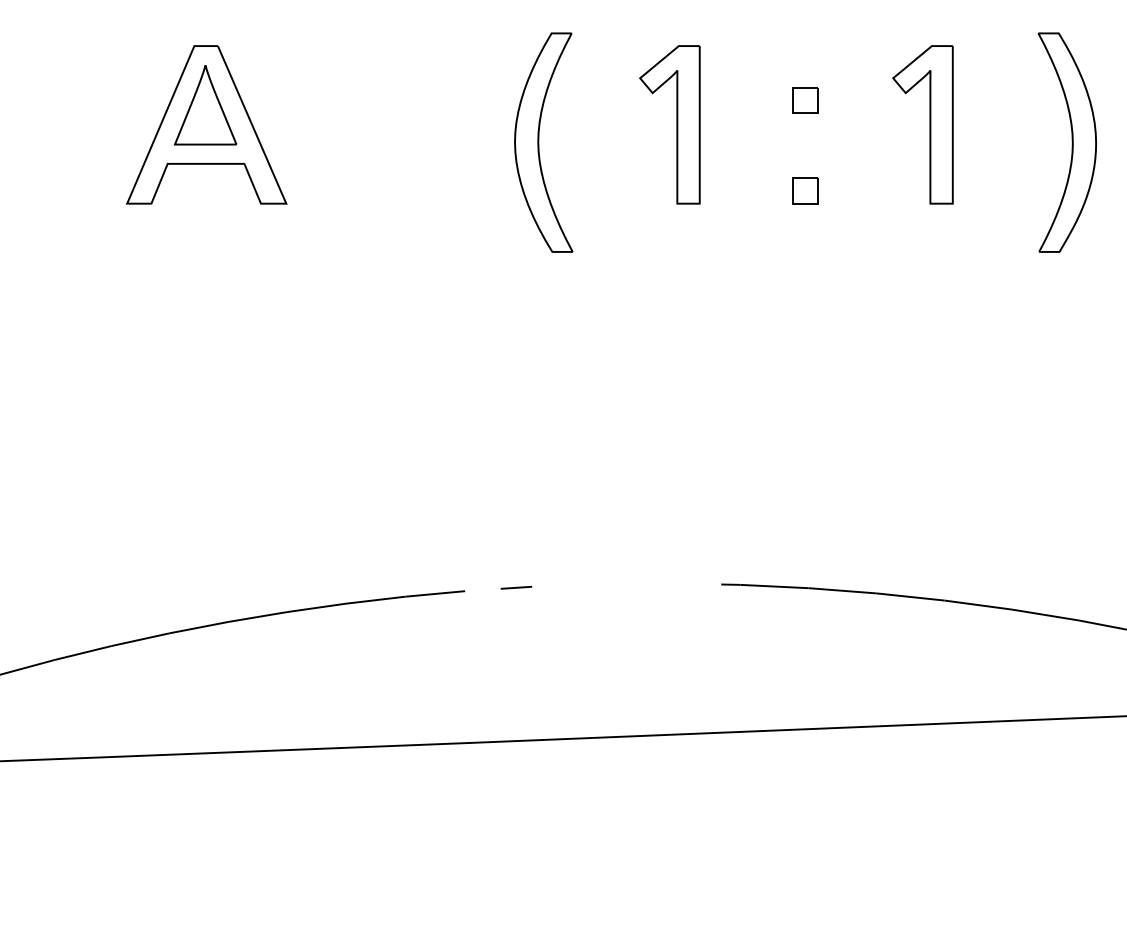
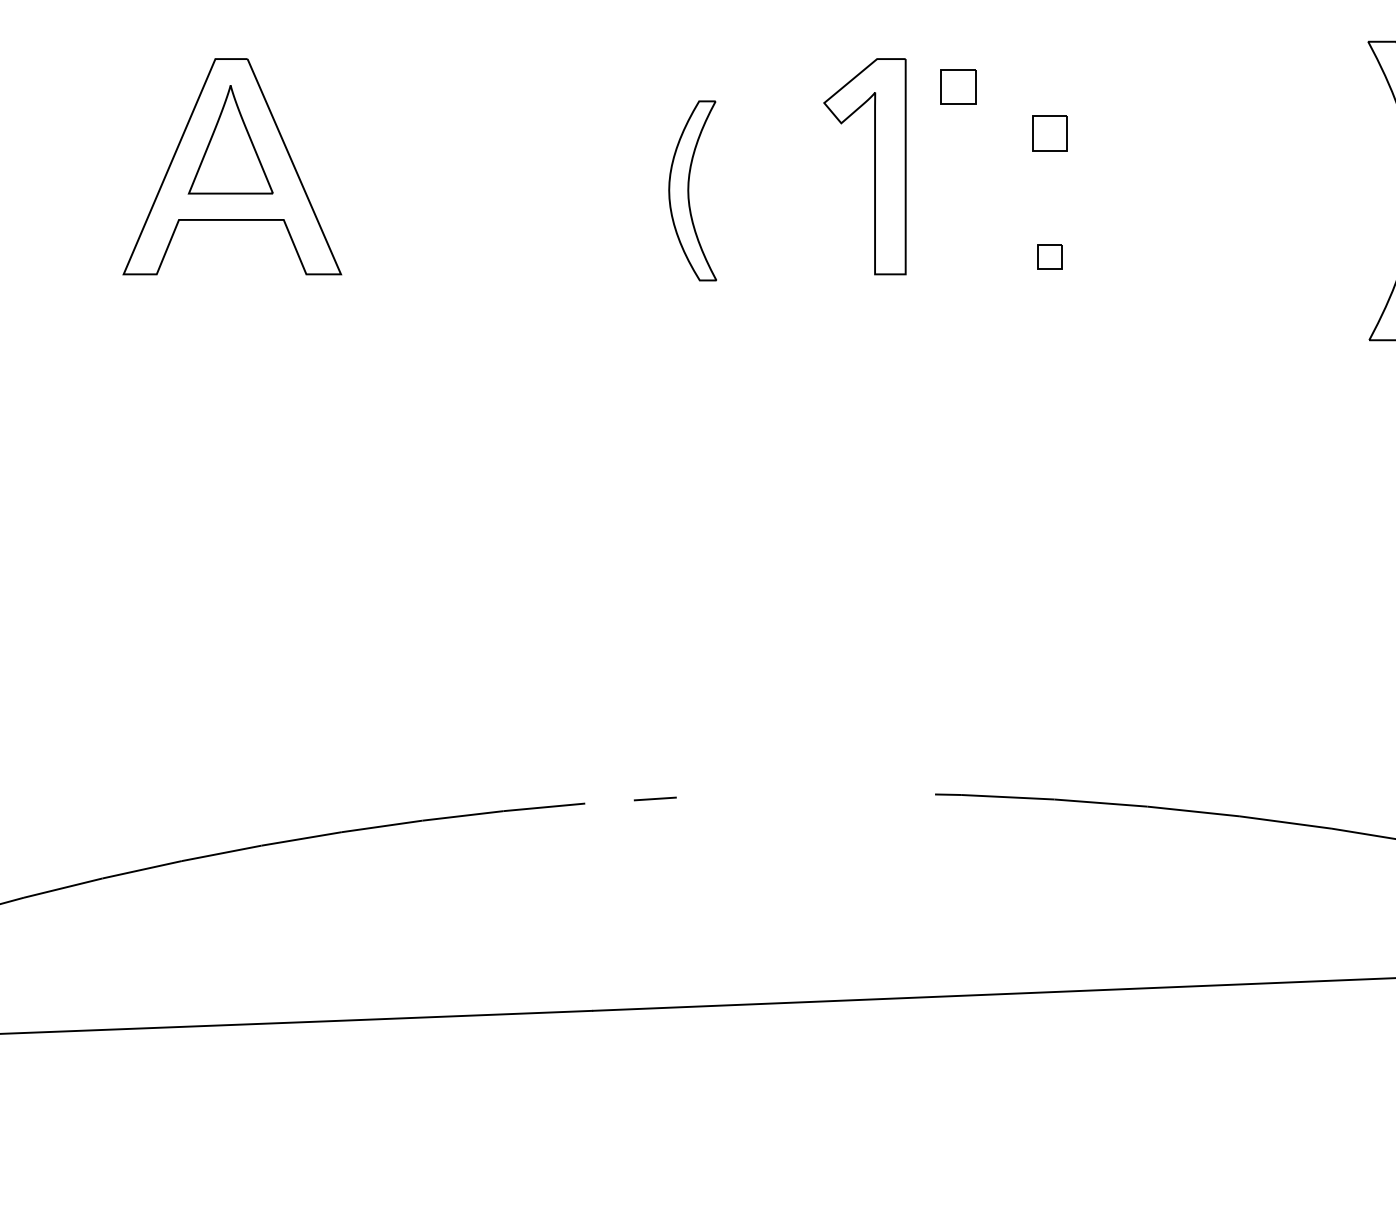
part: (738, 66) -> (958, 86), added
part: (929, 124) -> (1219, 166), removed
part: (543, 142) -> (692, 190), size x0.6
part: (805, 190) -> (1050, 256), size x0.7

